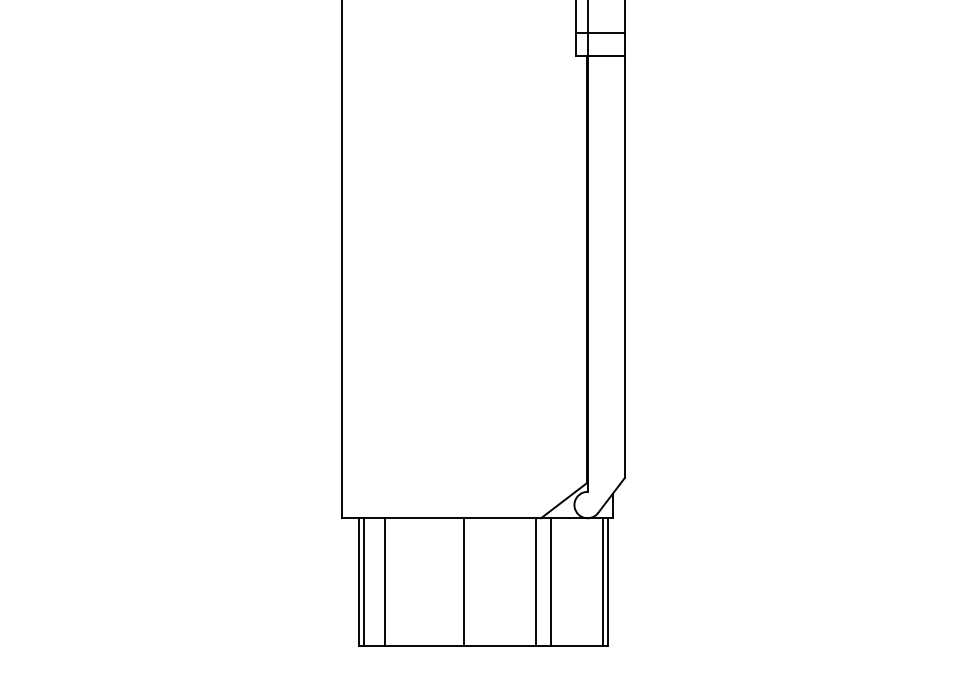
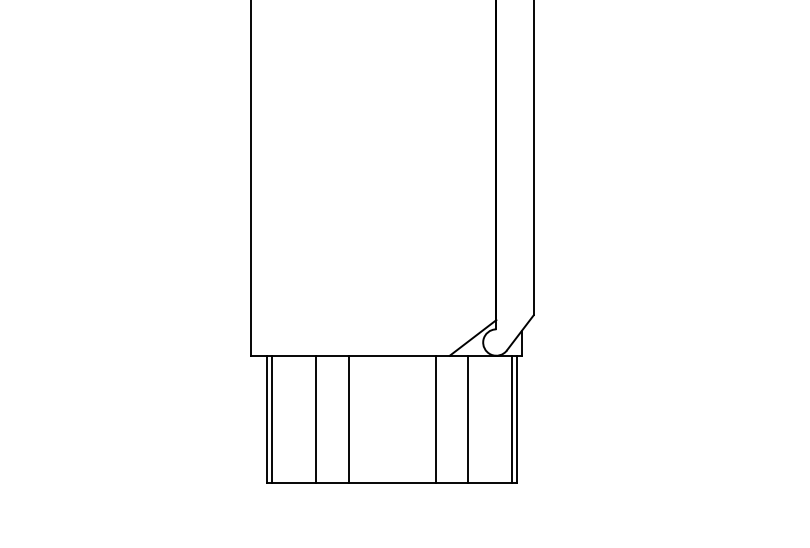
line: (385, 581) -> (316, 418), moved
line: (463, 581) -> (348, 418), moved
line: (535, 581) -> (468, 418), moved
line: (550, 581) -> (435, 418), moved

